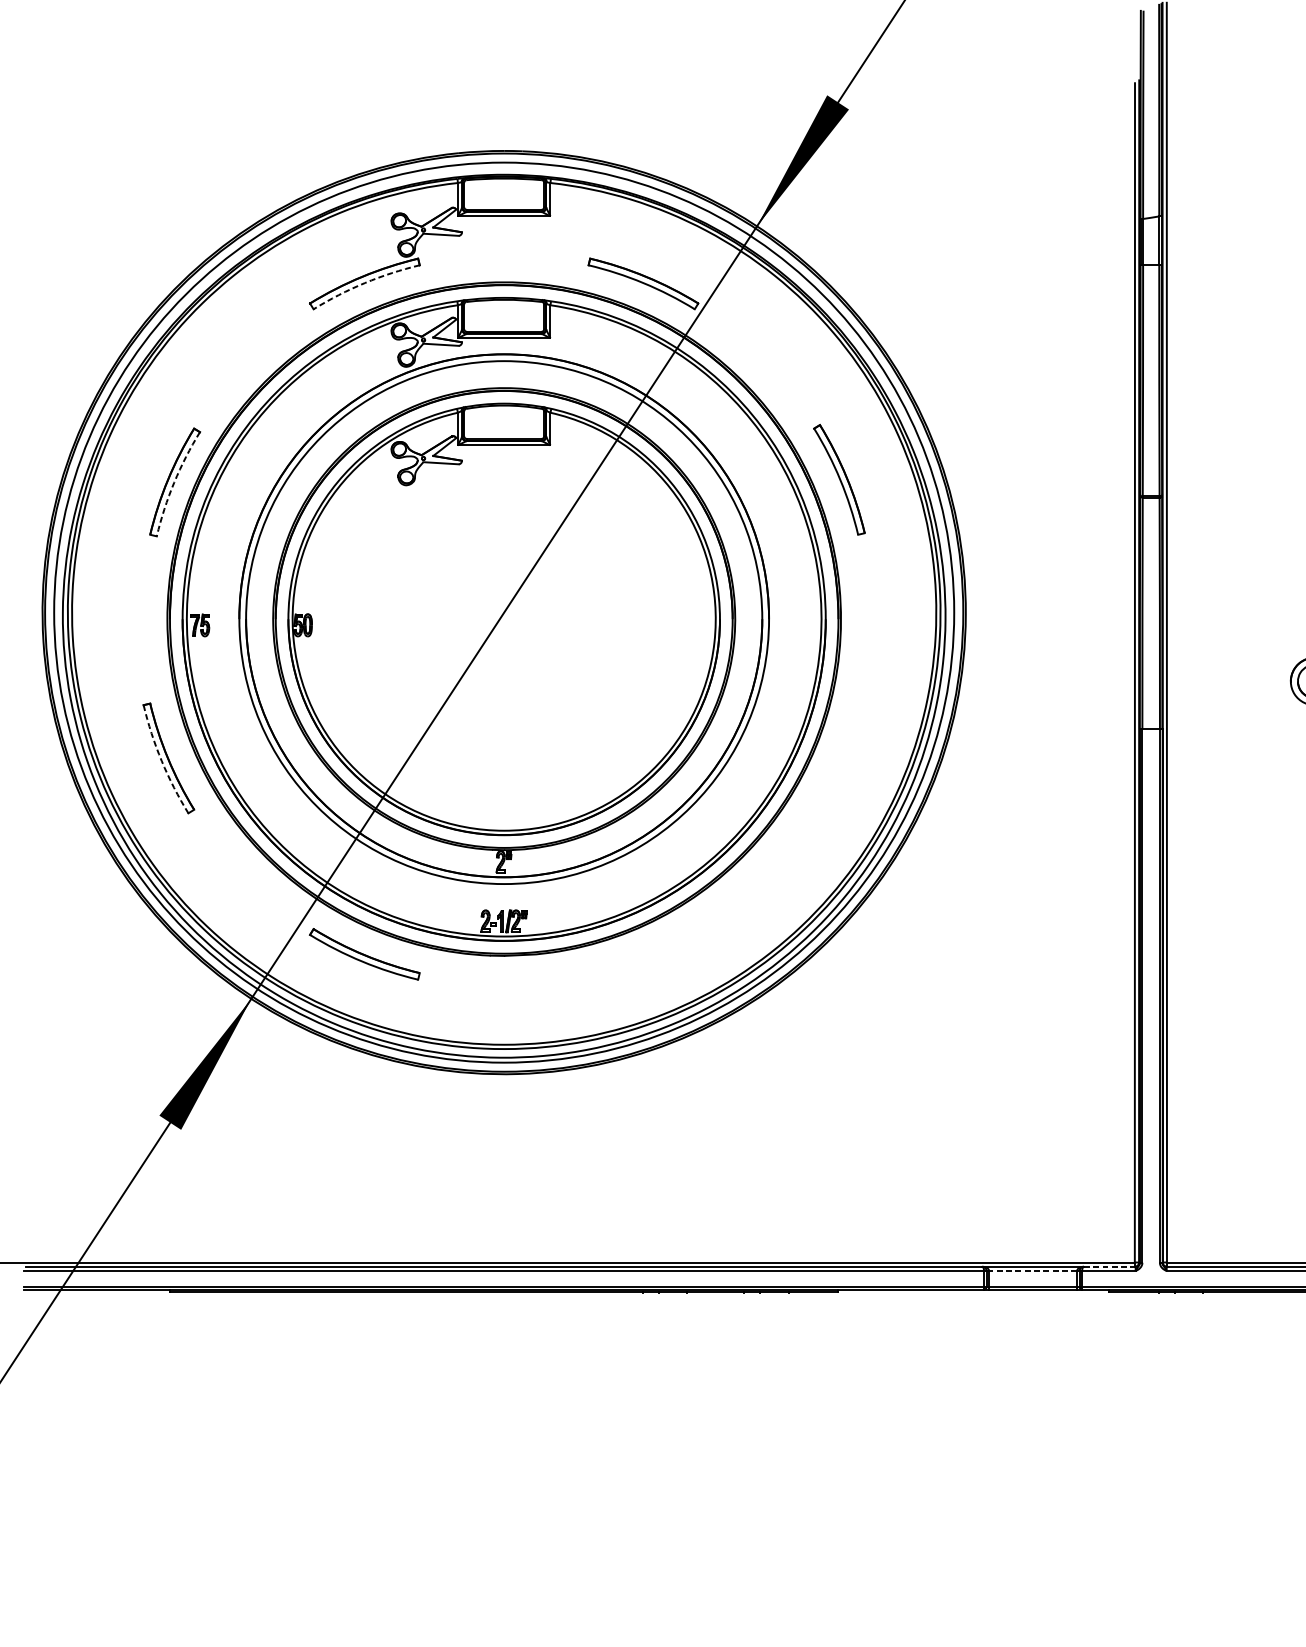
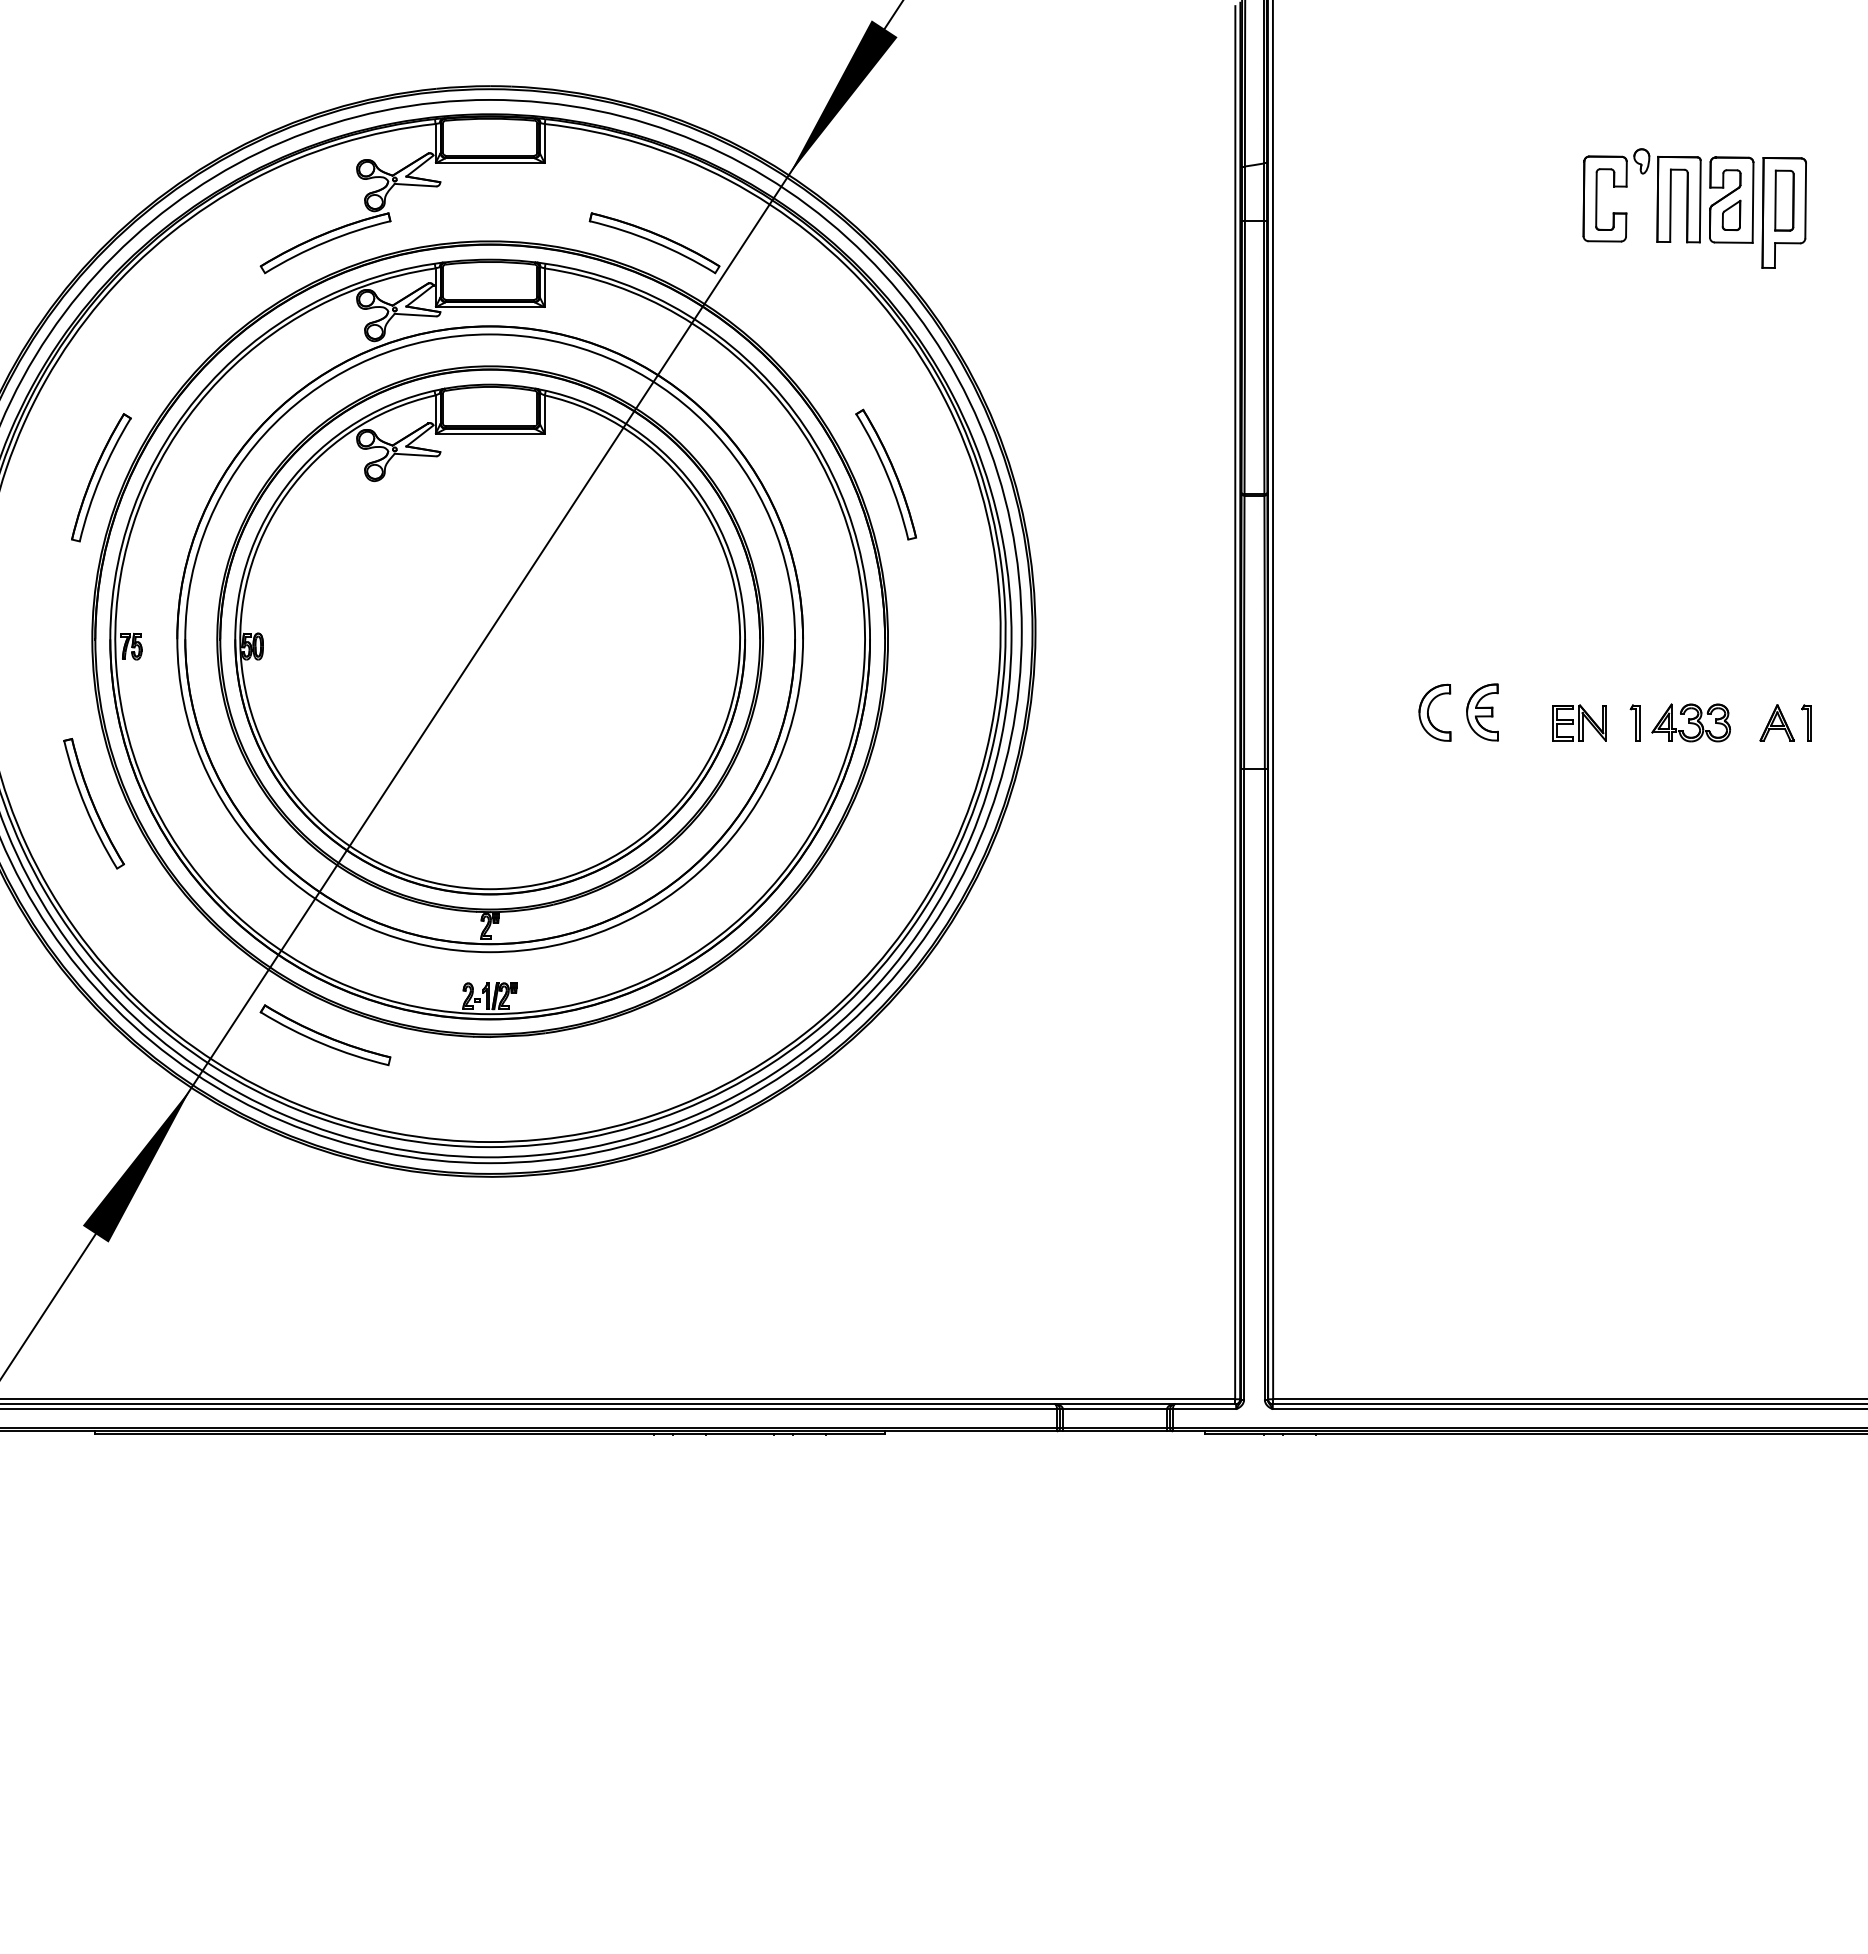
arc: (364, 283) -> (325, 242), dashed -> solid
arc: (174, 482) -> (100, 477), dashed -> solid
arc: (161, 760) -> (85, 806), dashed -> solid
line: (1109, 1266) -> (1205, 1404), dashed -> solid
line: (1033, 1271) -> (1115, 1409), dashed -> solid

